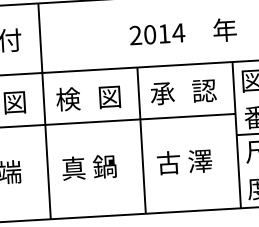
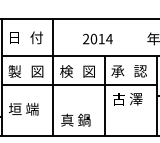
text: (156, 33) -> (97, 38), moved
text: (184, 162) -> (127, 99), moved
text: (88, 166) -> (75, 119), moved

